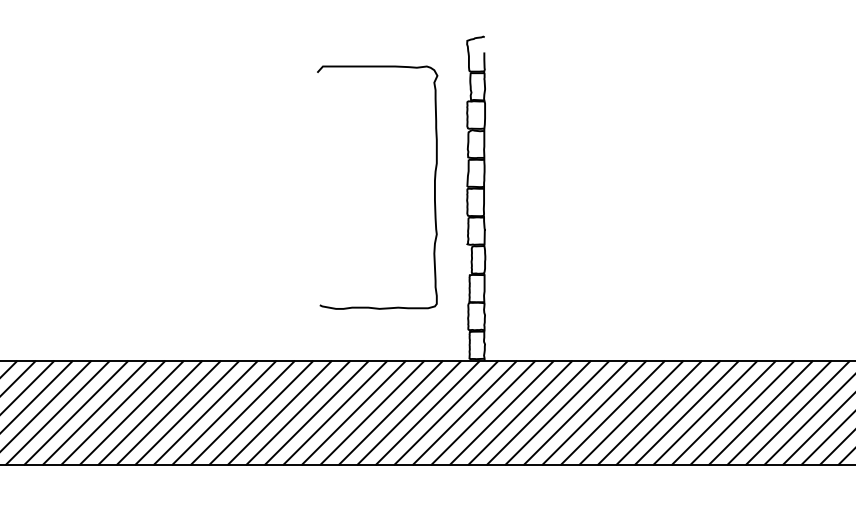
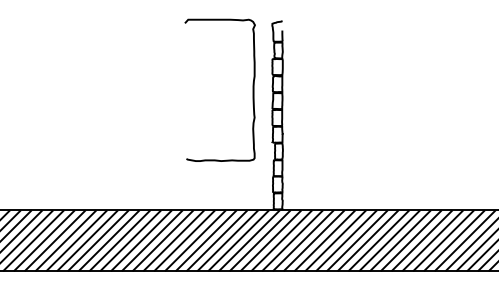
curve: (433, 186) -> (252, 89), moved

